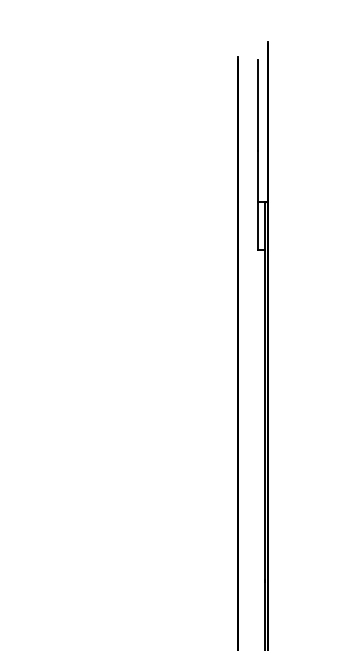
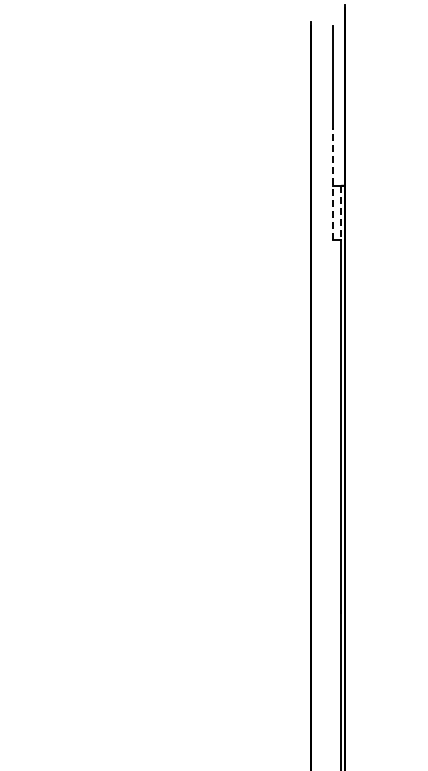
line: (258, 200) -> (333, 183), solid -> dashed
line: (264, 226) -> (340, 213), solid -> dashed

